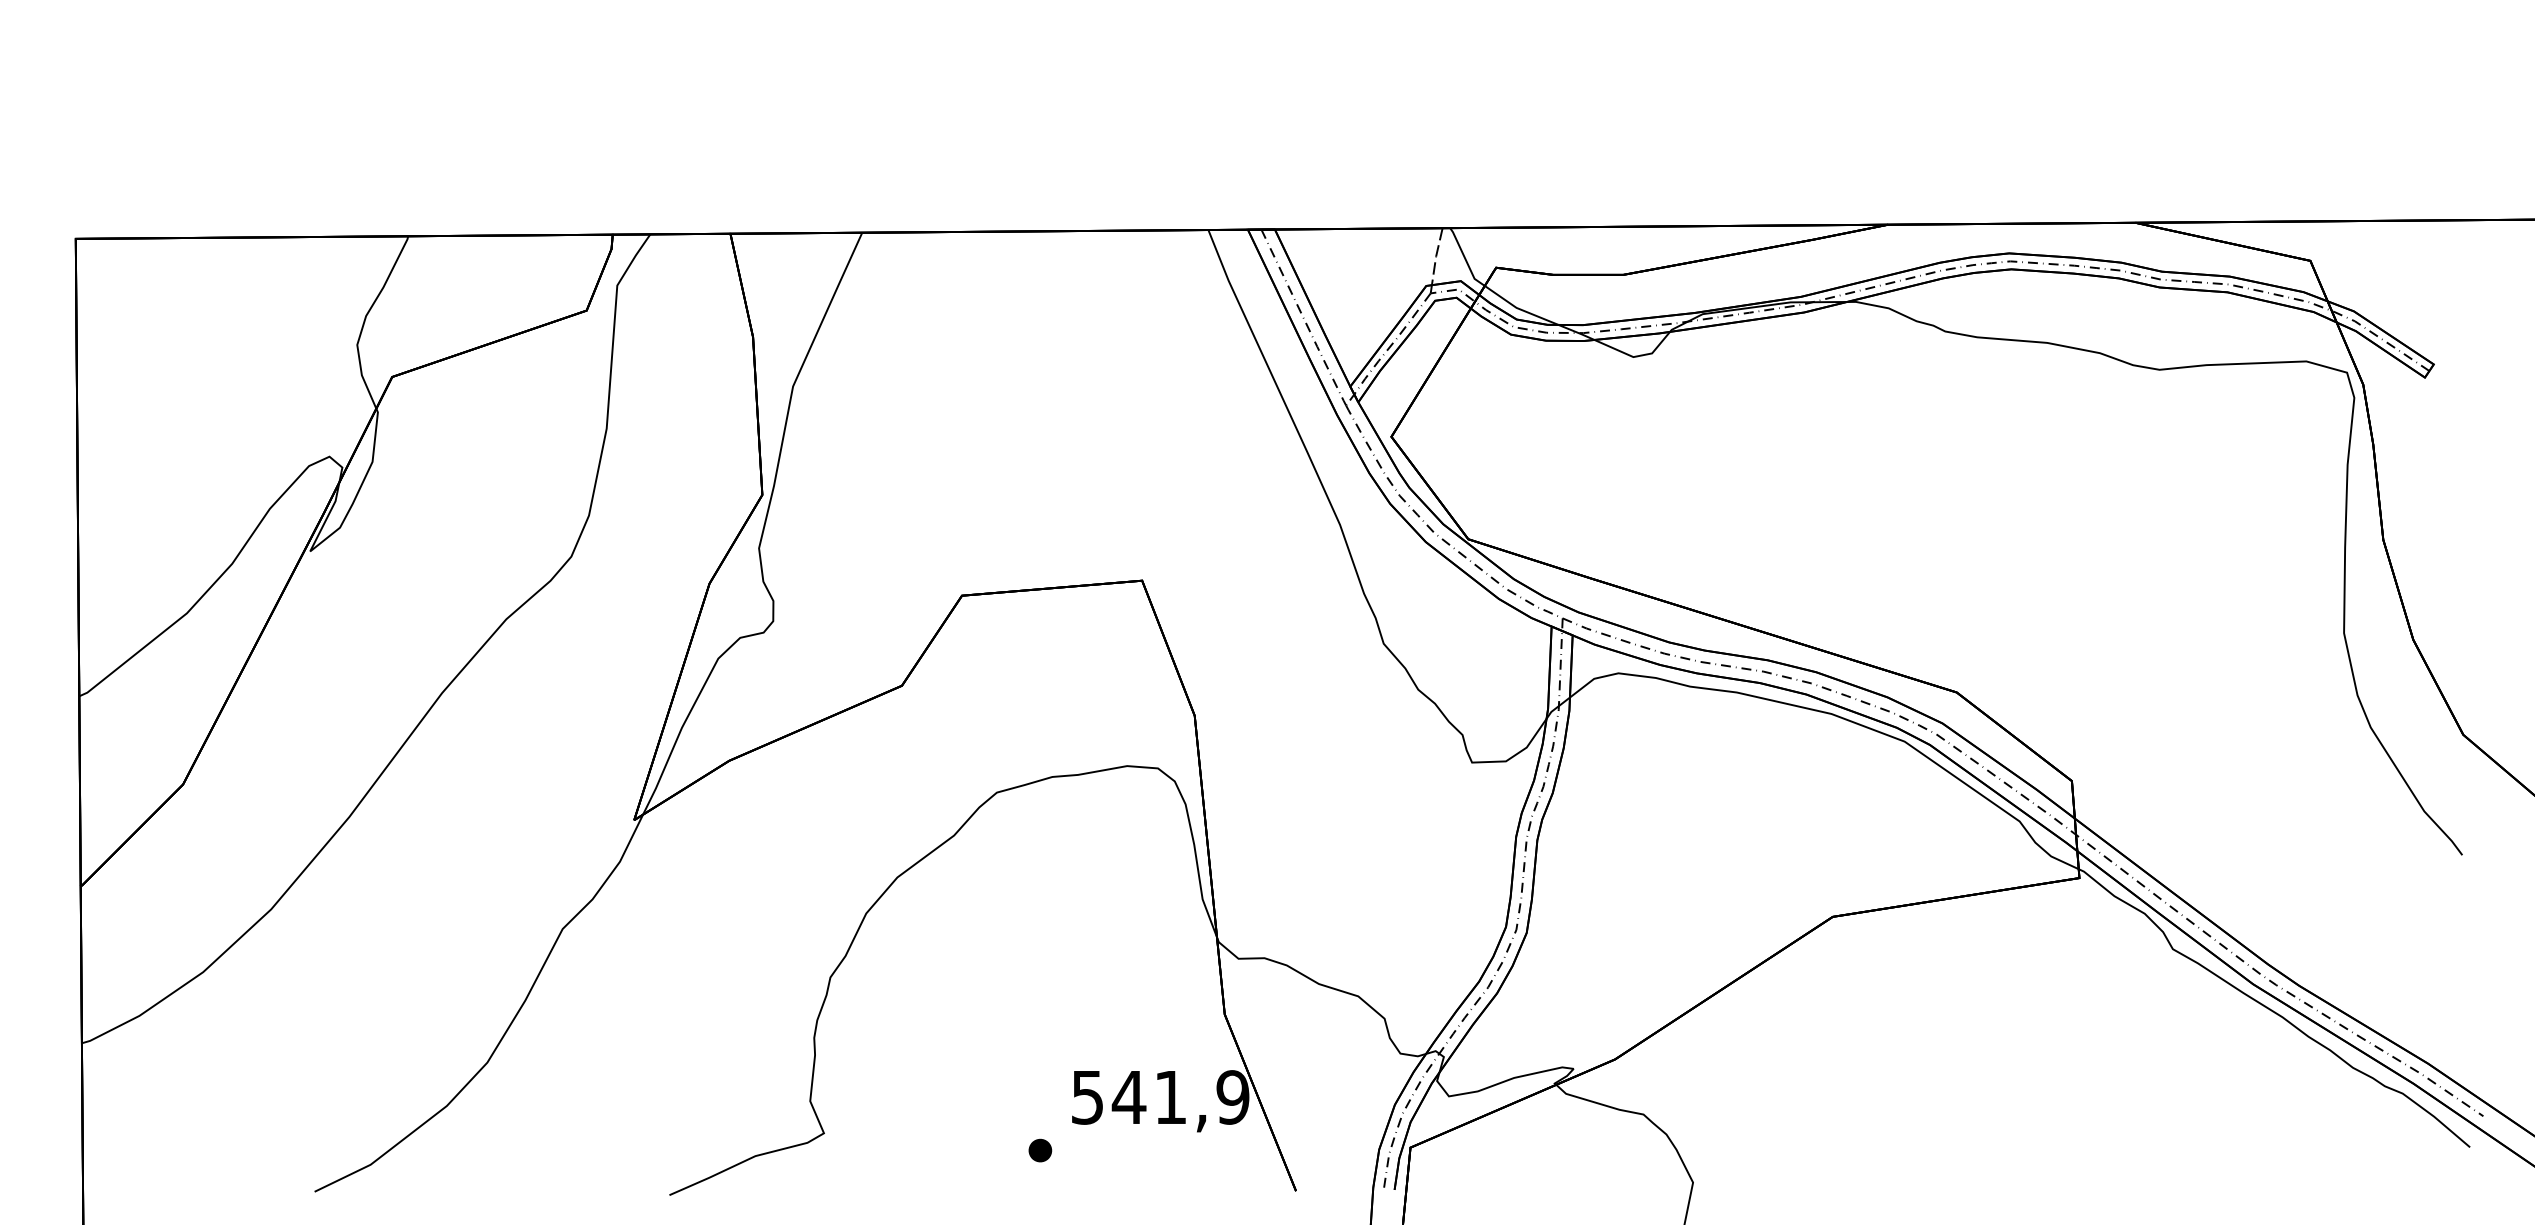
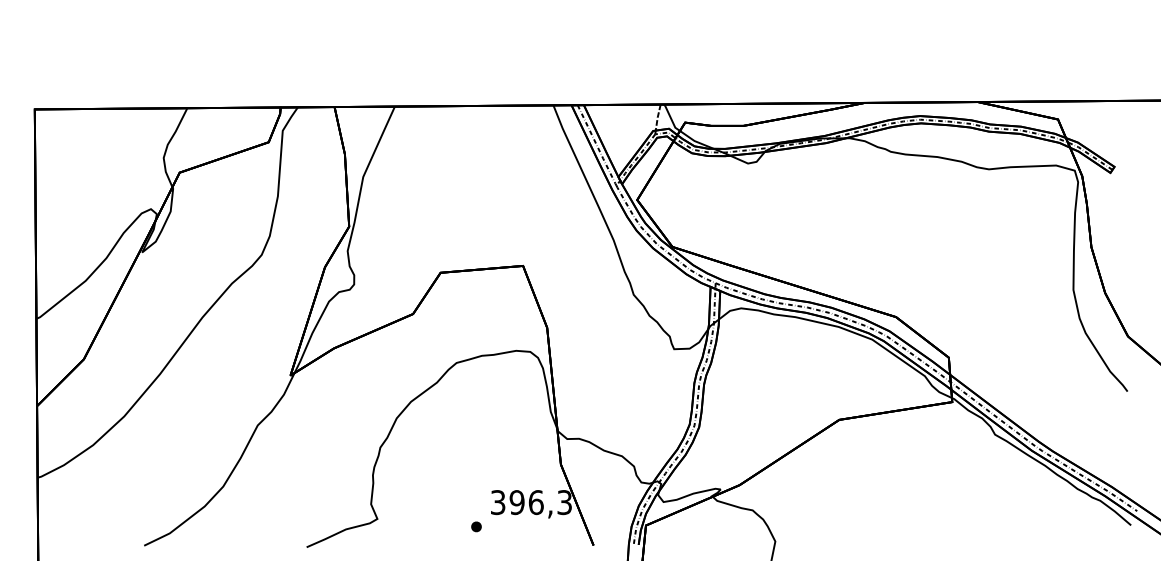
text: (1160, 1097) -> (531, 502), 541,9 -> 396,3

